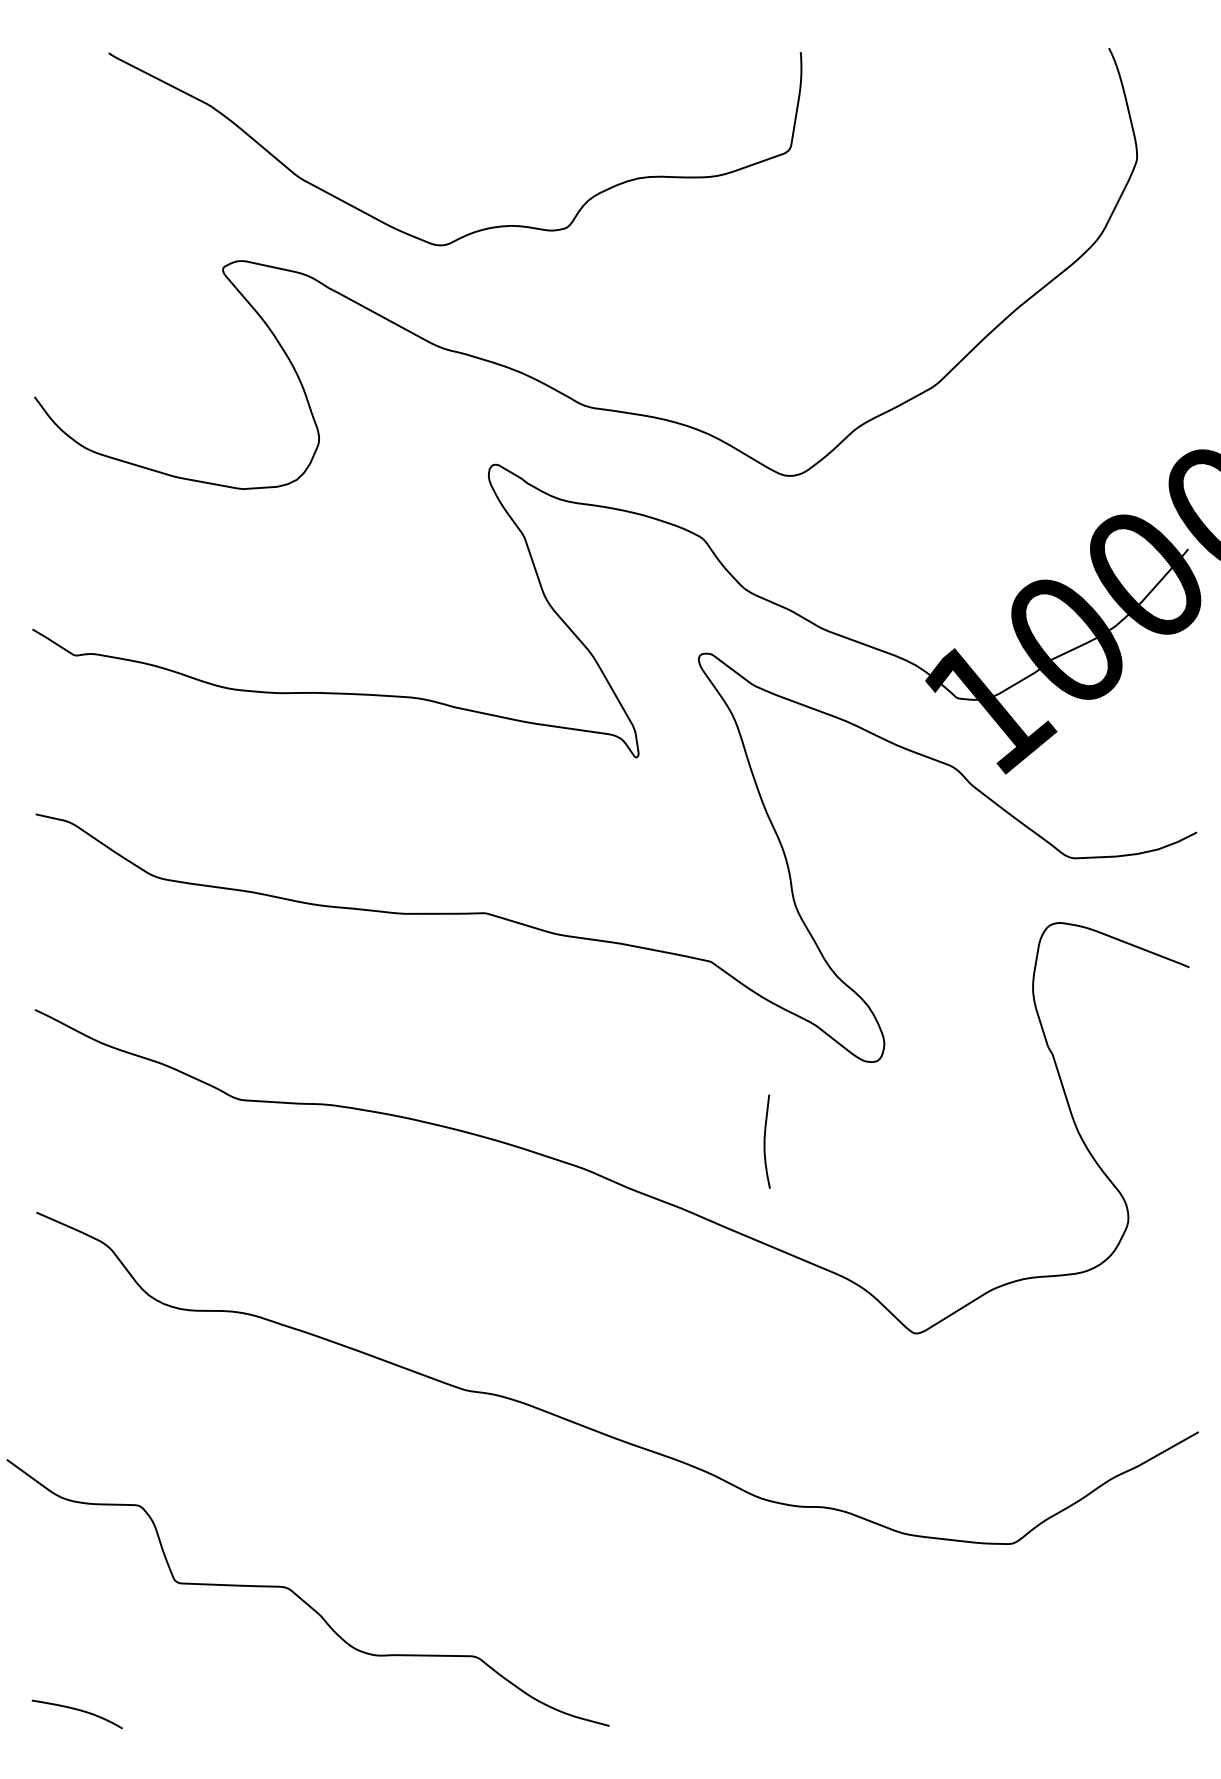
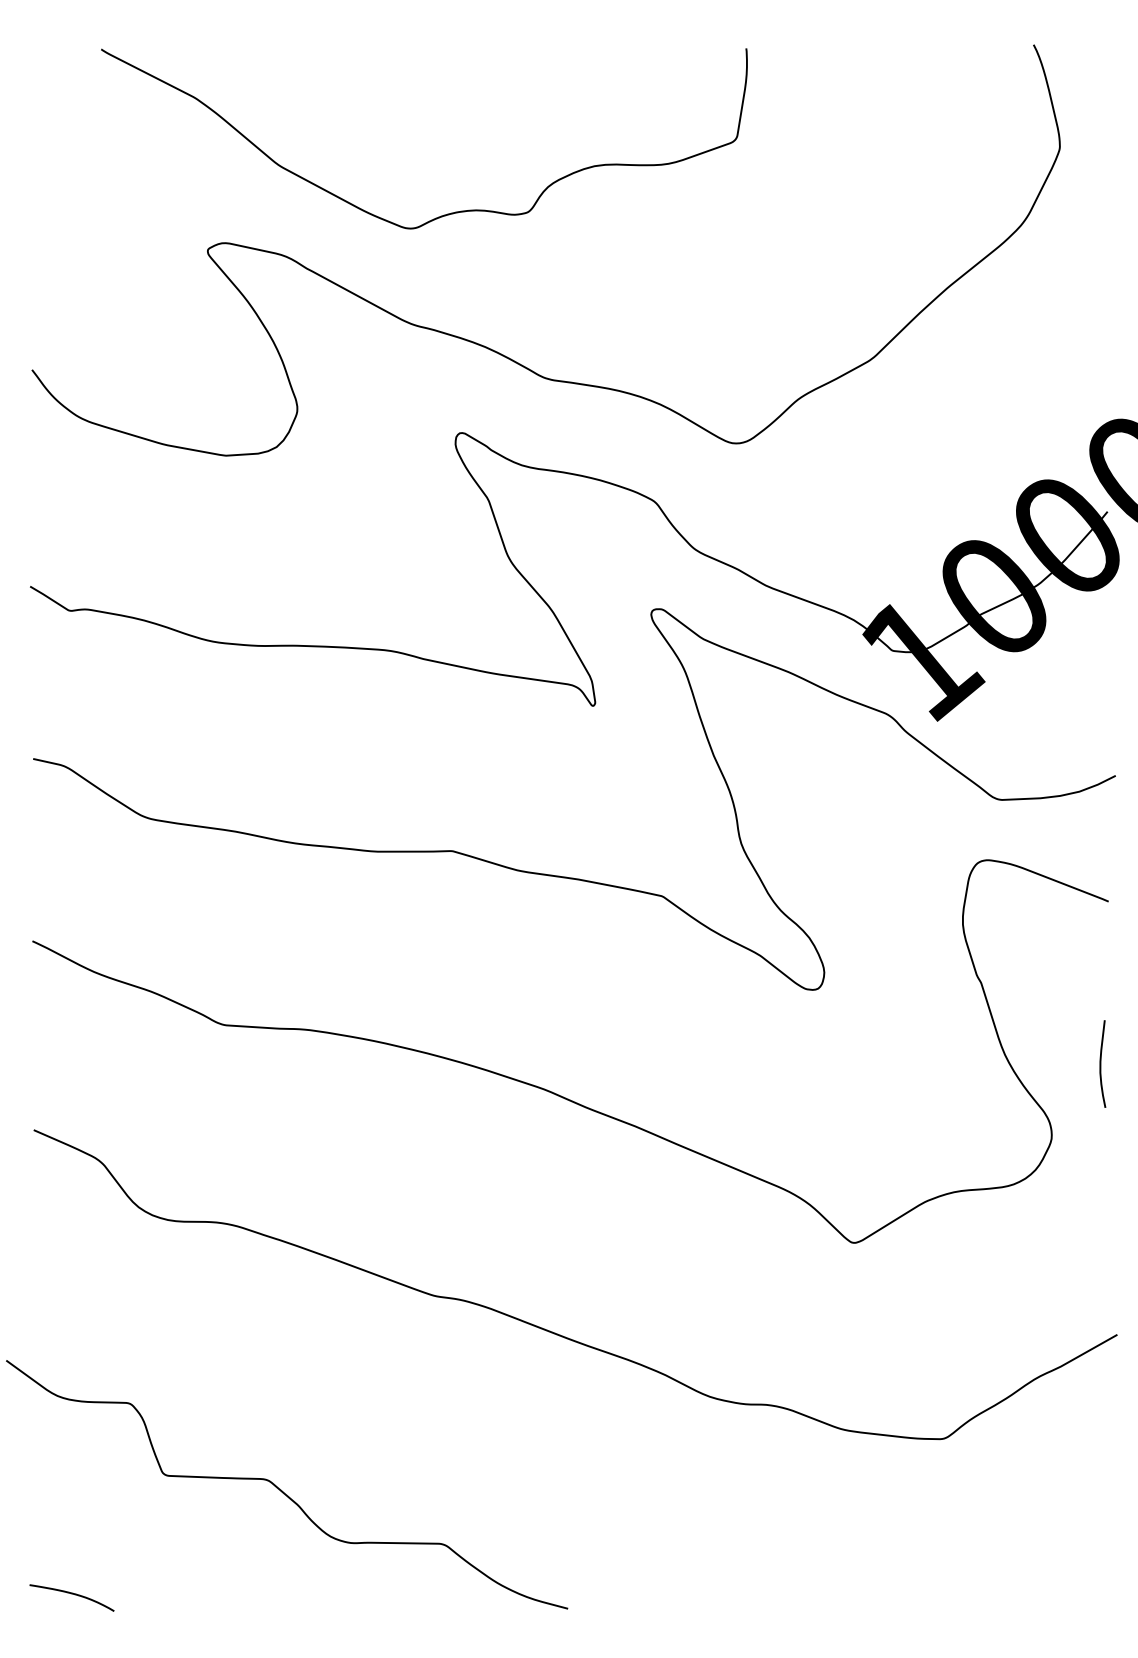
curve: (765, 1141) -> (1101, 1063), moved

